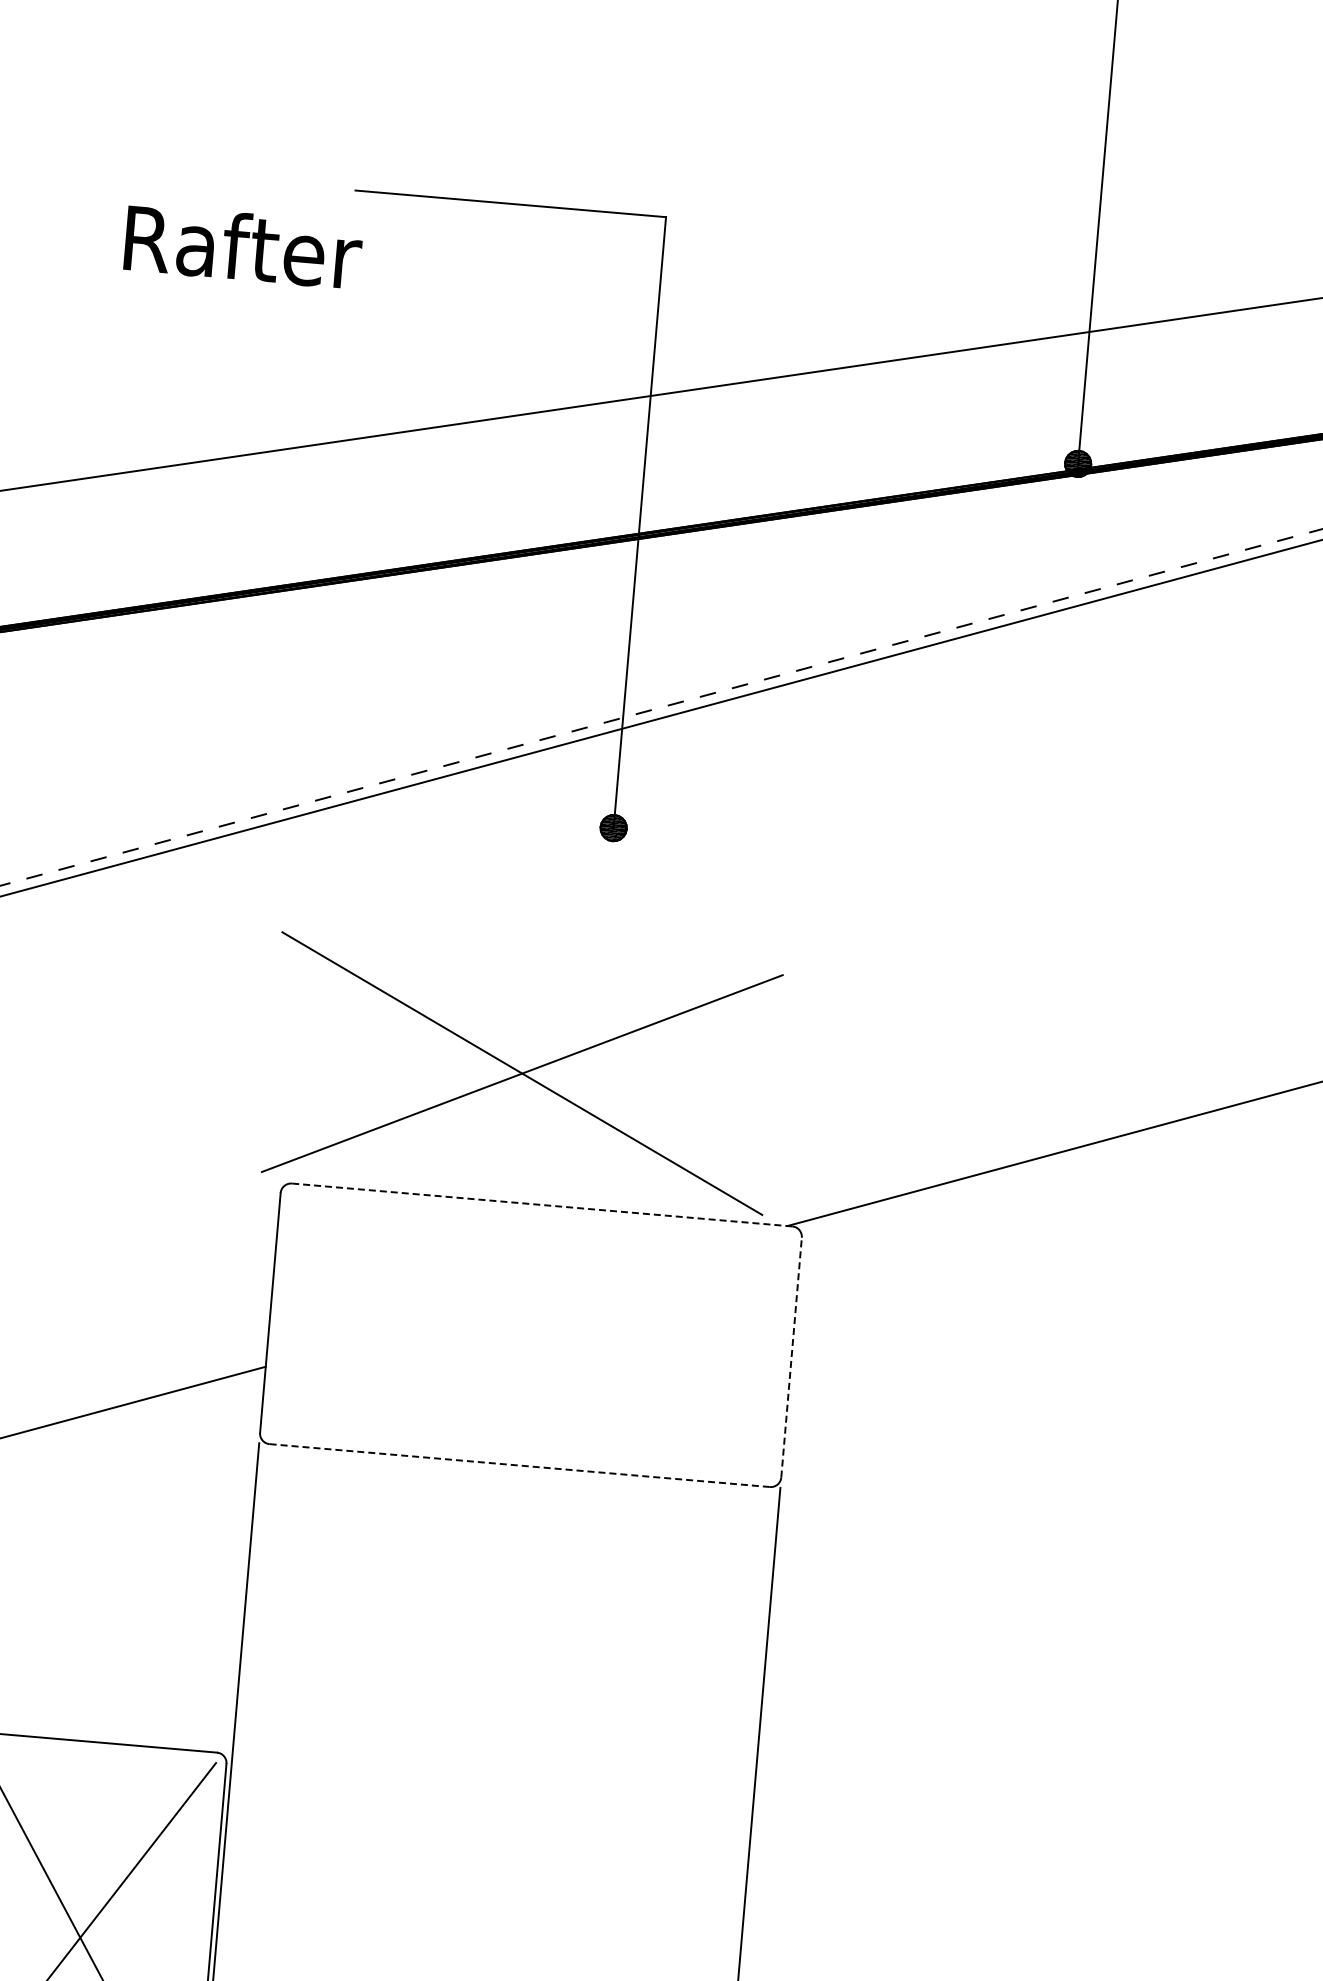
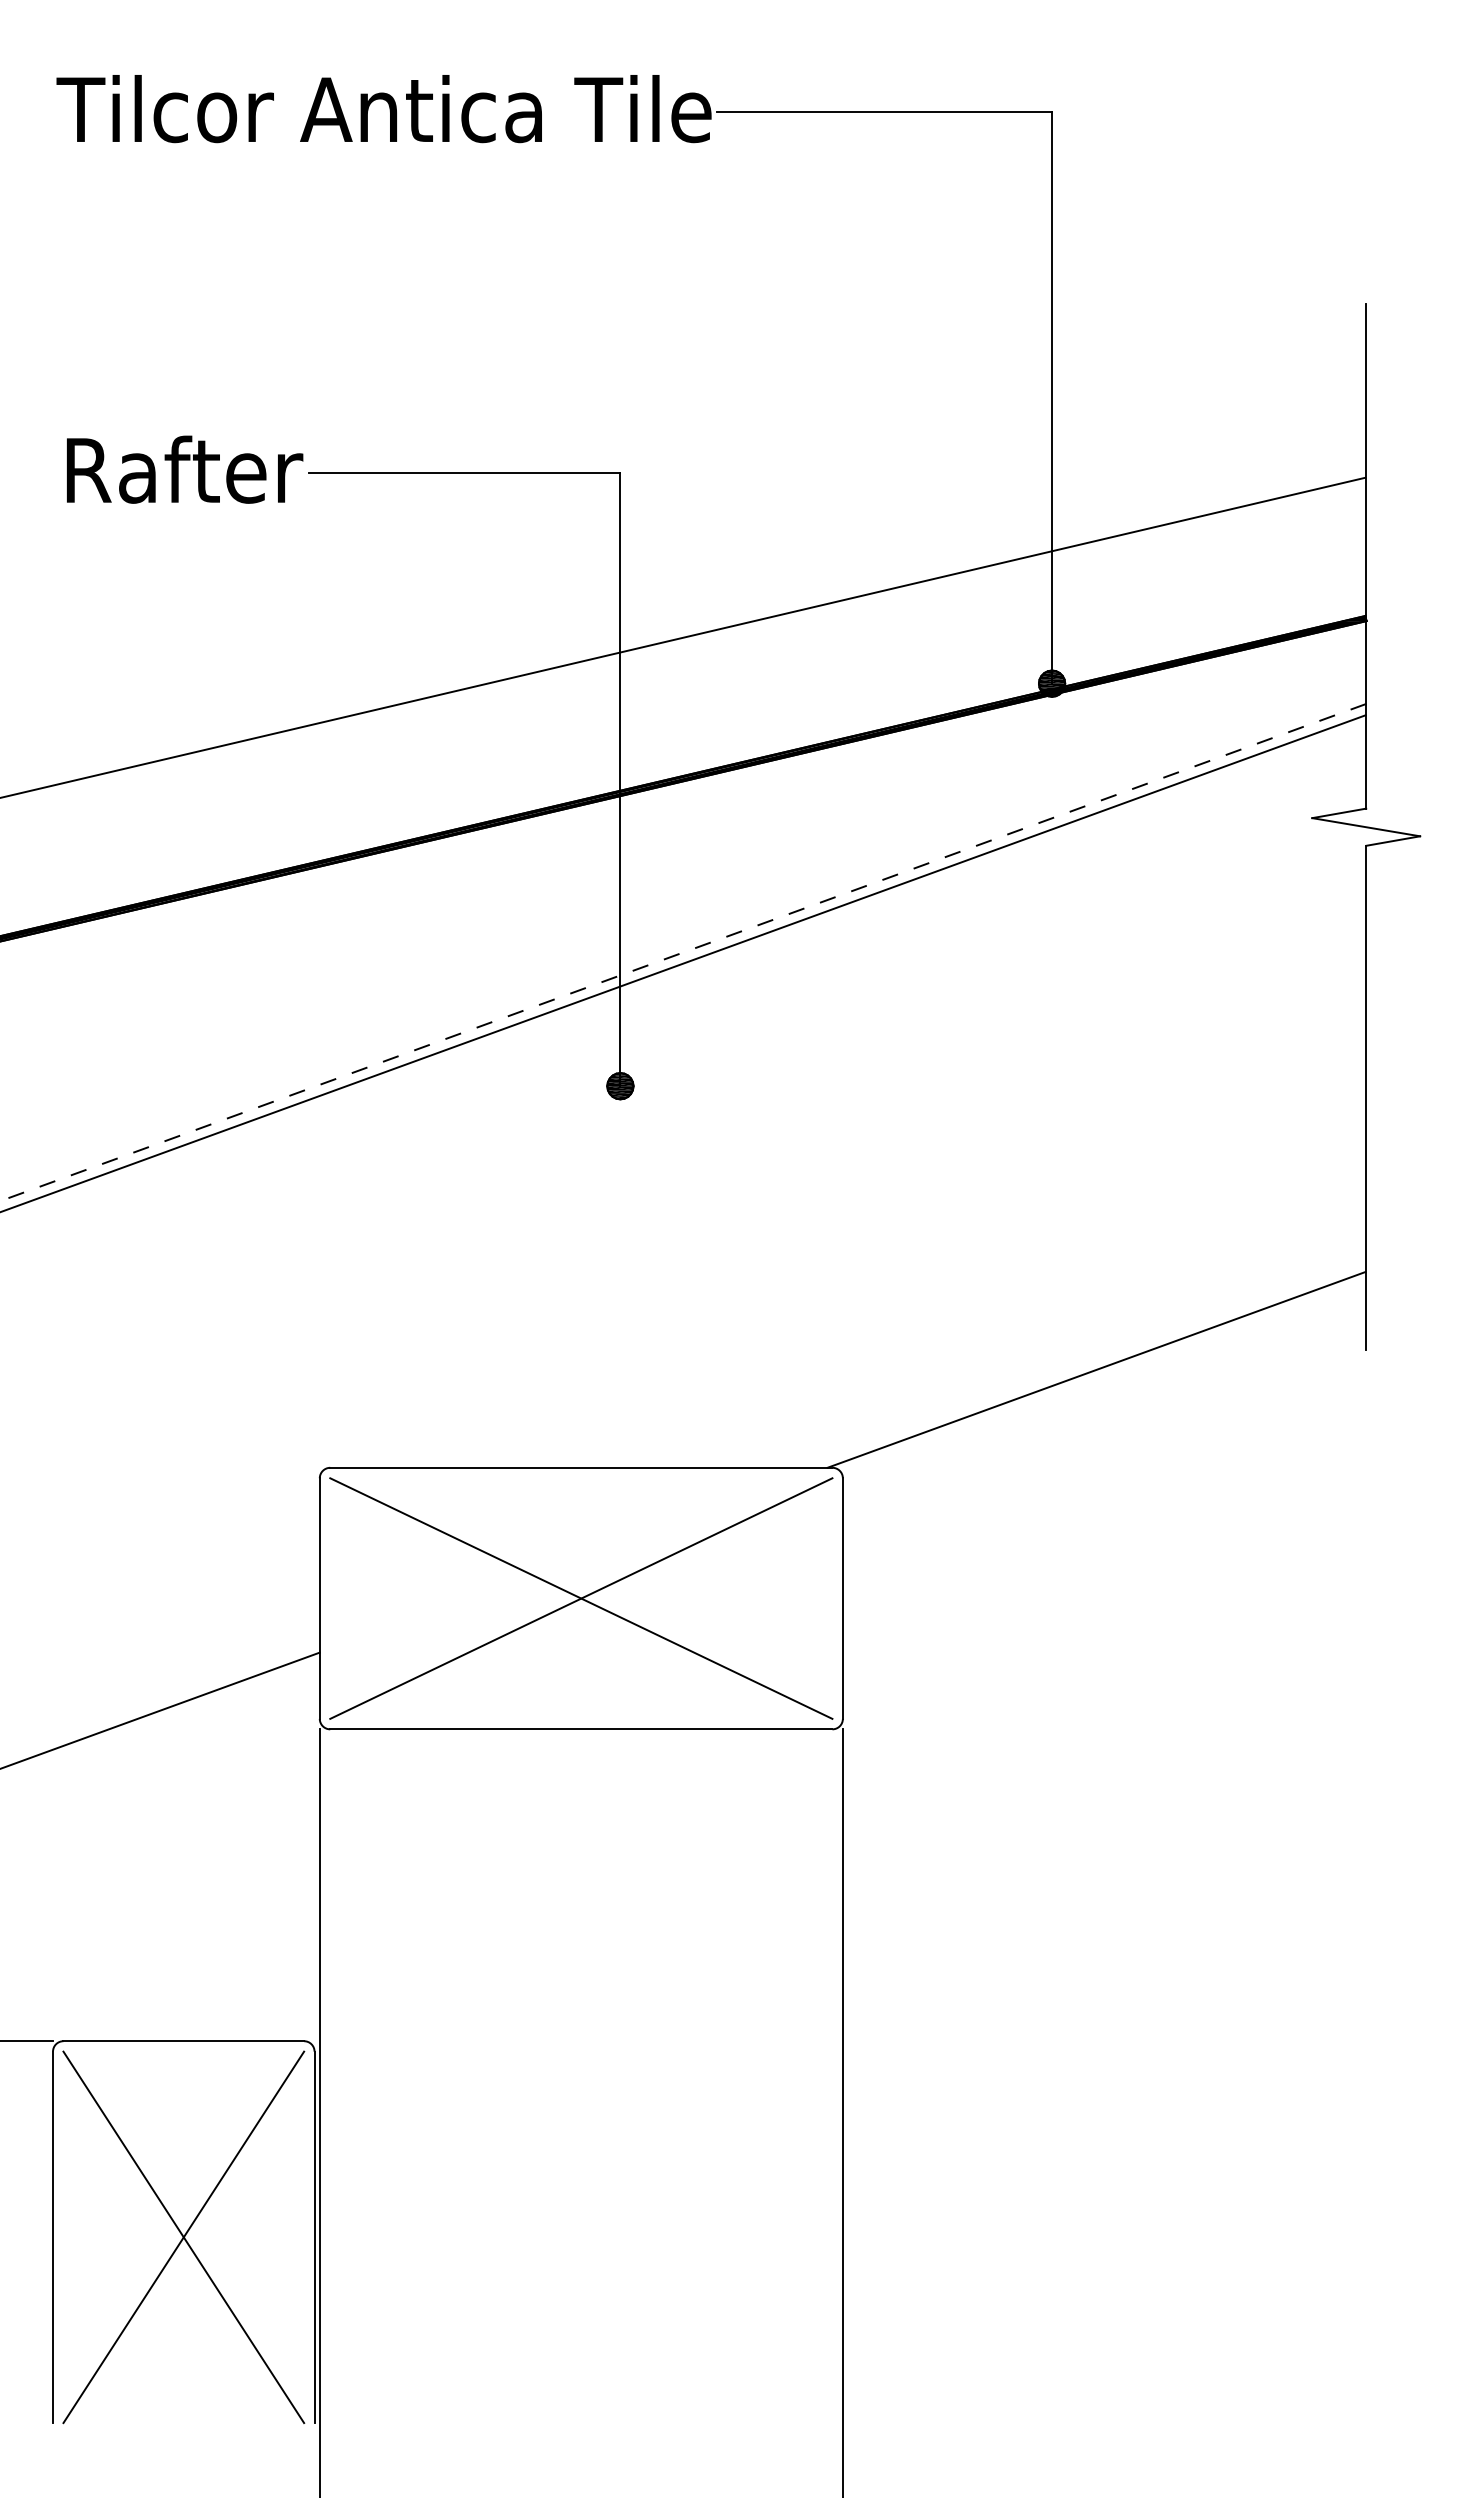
text: (244, 246) -> (185, 469), moved
part: (522, 1073) -> (581, 1598), moved
line: (541, 1204) -> (580, 1467), dashed -> solid
line: (791, 1357) -> (842, 1598), dashed -> solid
line: (519, 1465) -> (581, 1729), dashed -> solid

